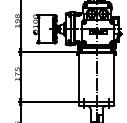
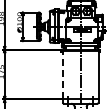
line: (78, 76) -> (62, 74), solid -> dashed

